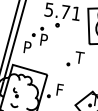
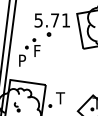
text: (45, 37) -> (38, 48), P -> F
part: (75, 59) -> (71, 65), removed
text: (59, 90) -> (60, 98), F -> T

